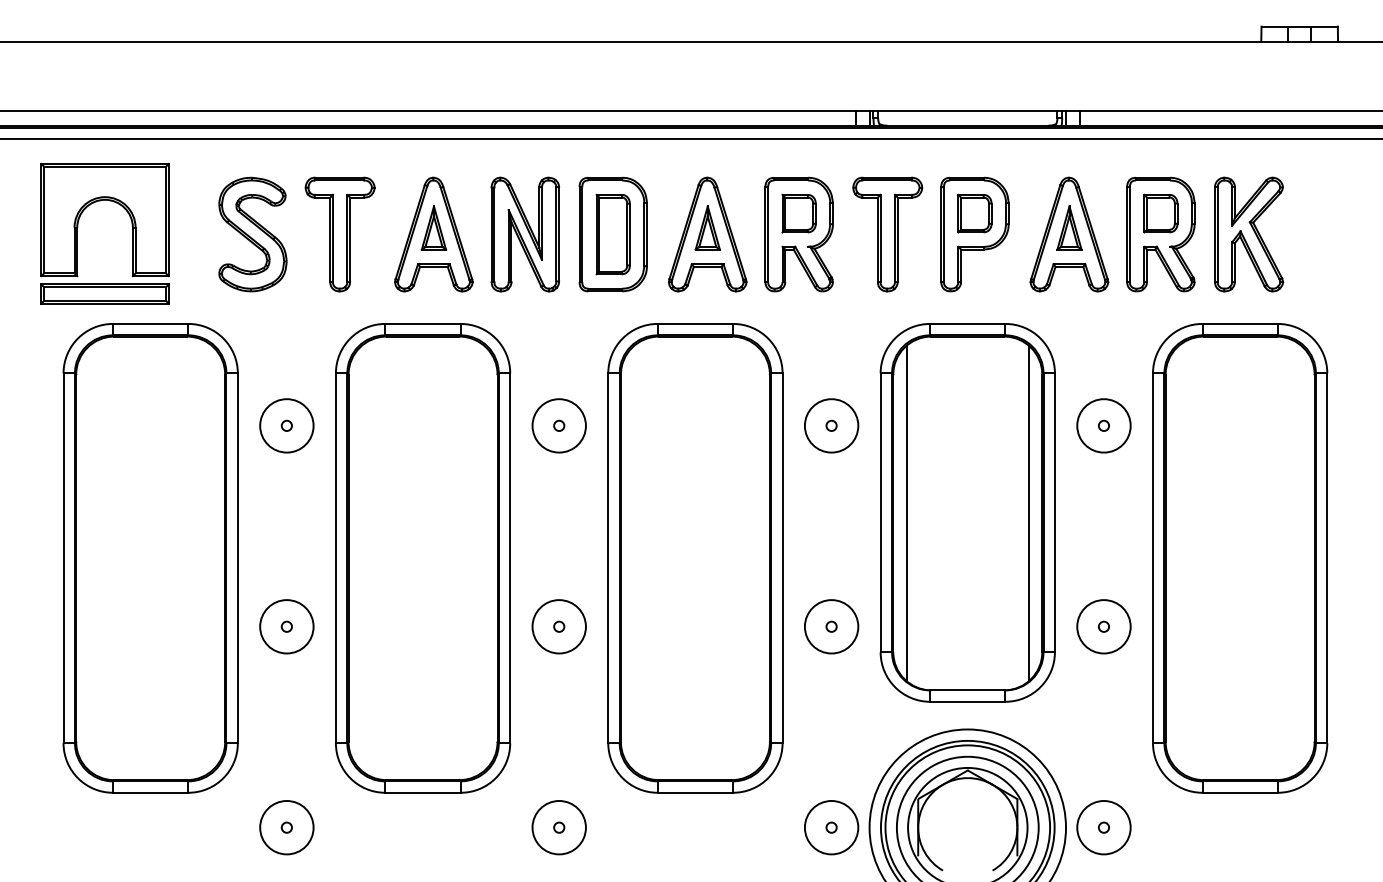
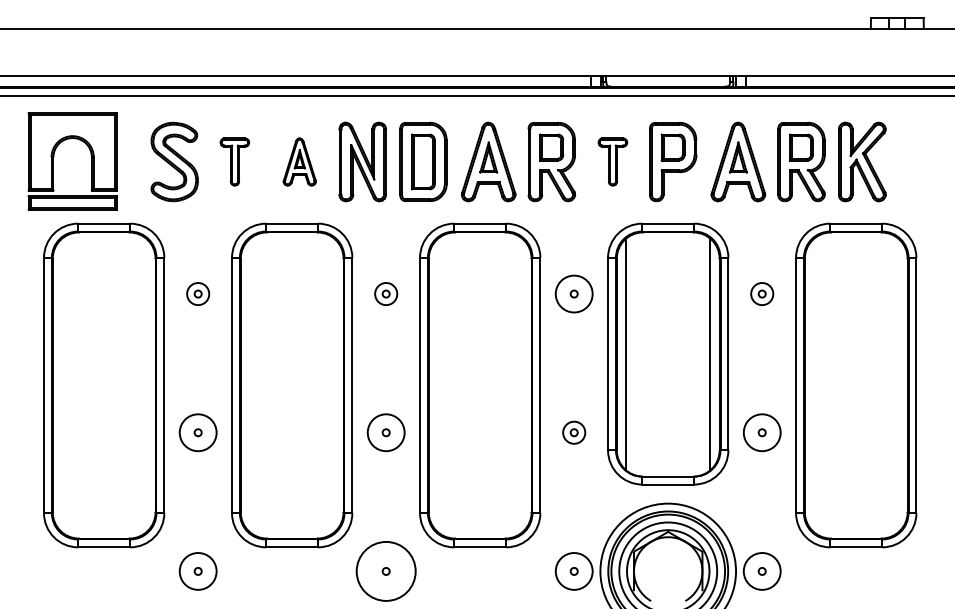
part: (339, 233) -> (234, 161), size x0.6
part: (433, 233) -> (299, 161), size x0.6
part: (887, 233) -> (612, 161), size x0.6
circle: (285, 425) -> (197, 293), size x0.6
circle: (558, 425) -> (385, 293), size x0.6
circle: (1102, 425) -> (761, 293), size x0.6
circle: (830, 626) -> (573, 432), size x0.6
circle: (558, 827) -> (385, 571), size x1.6

